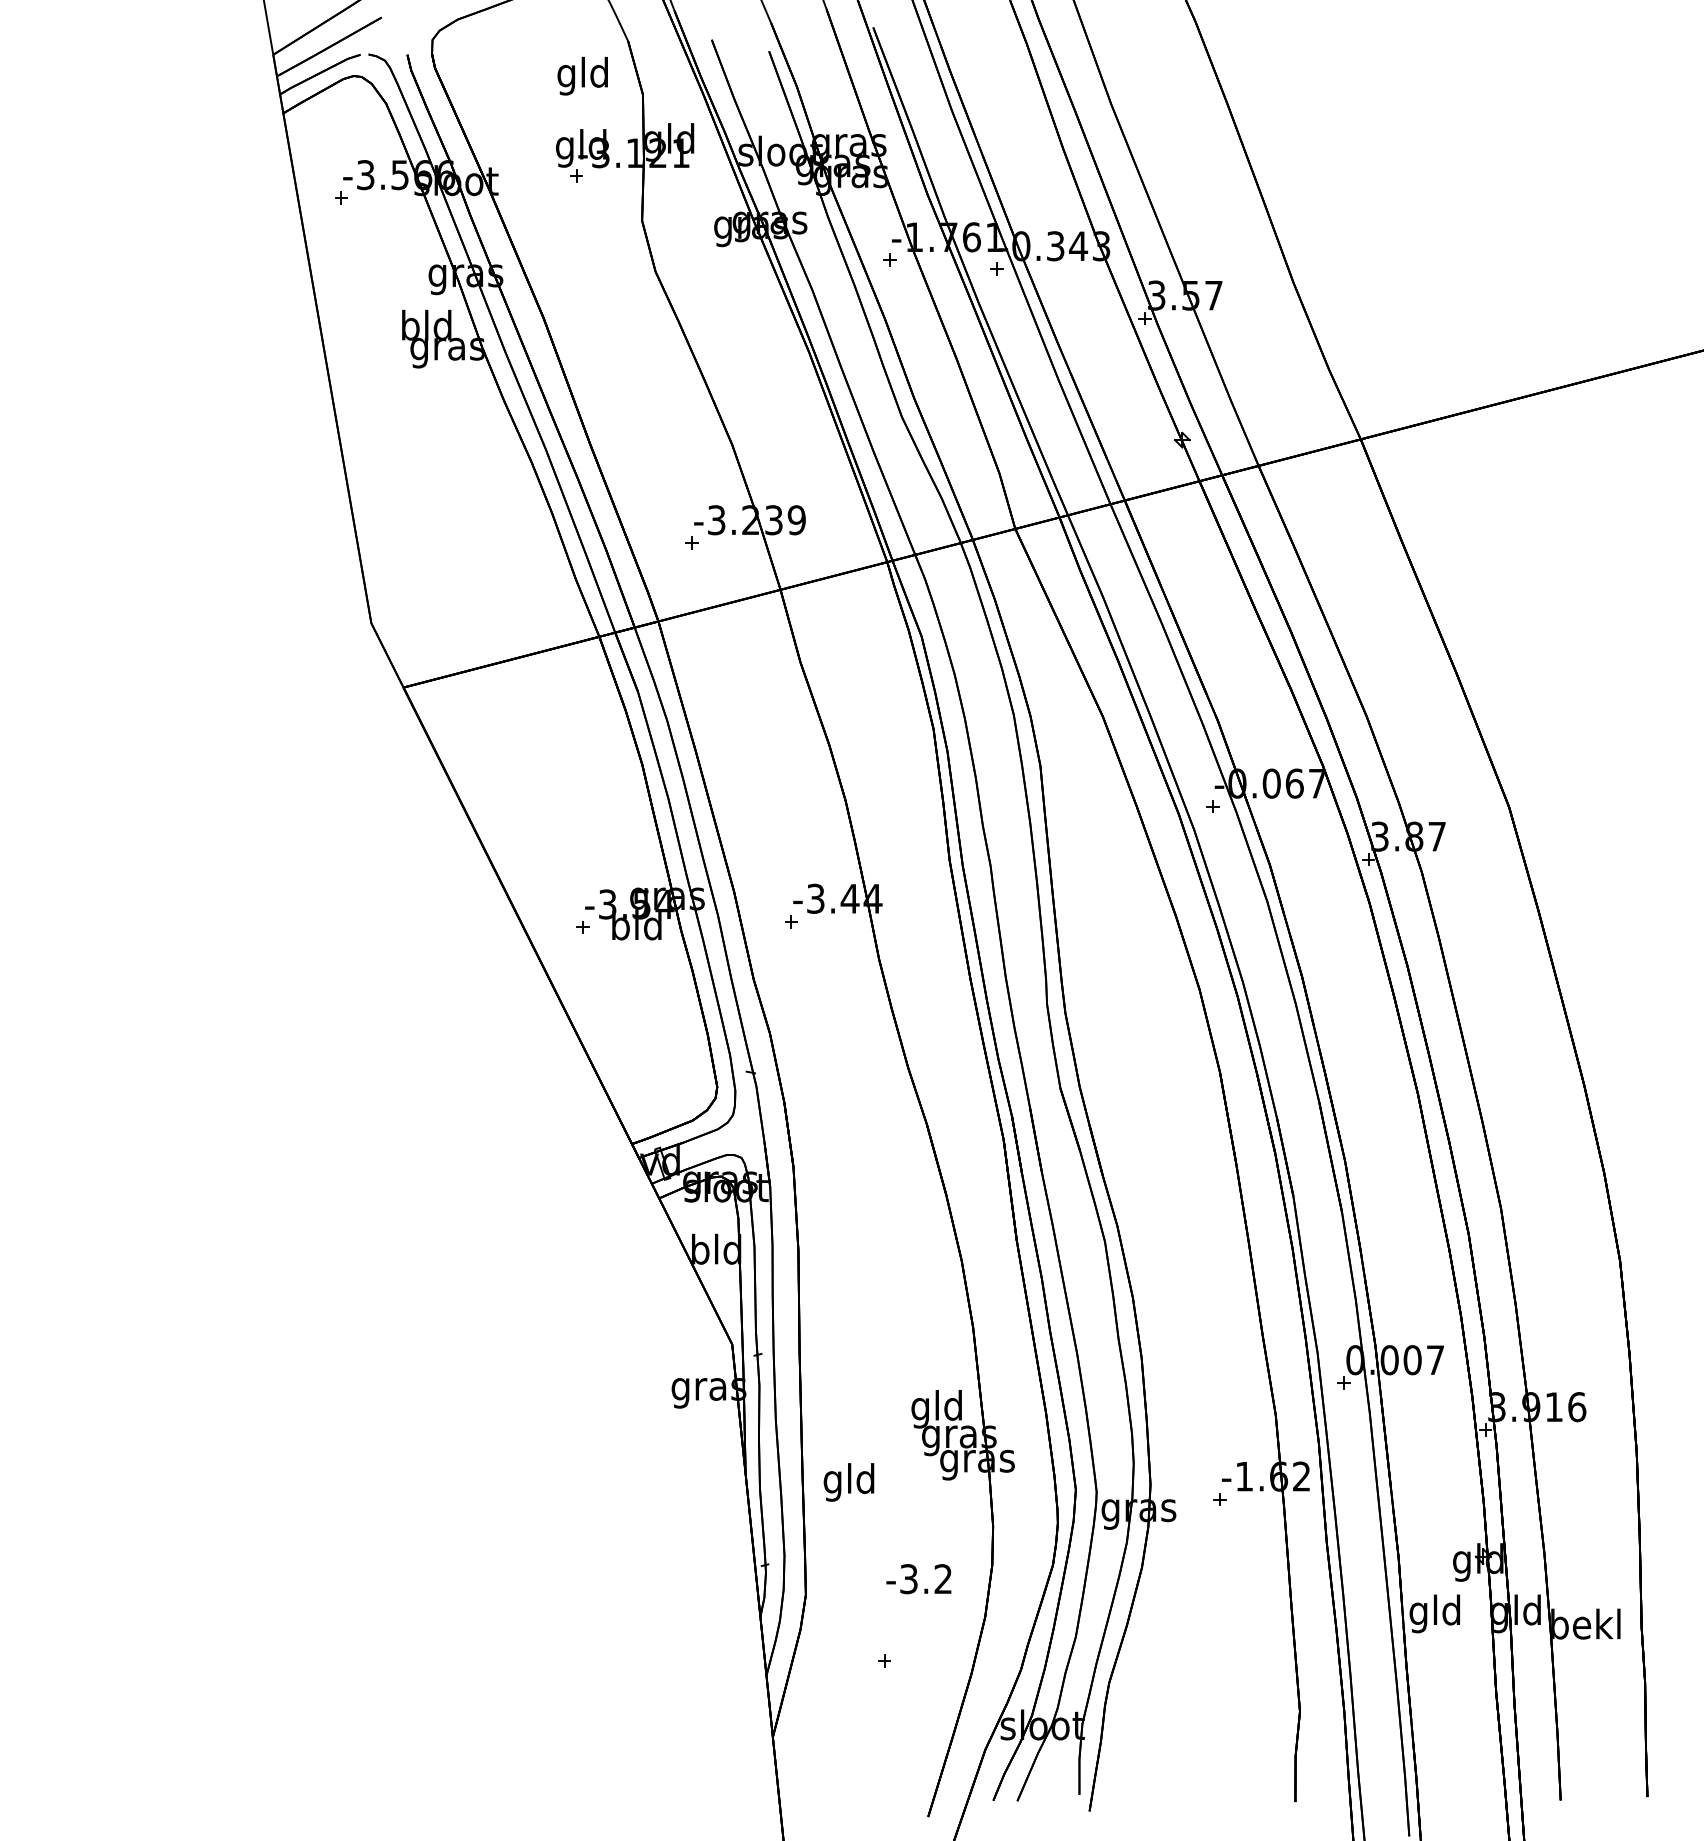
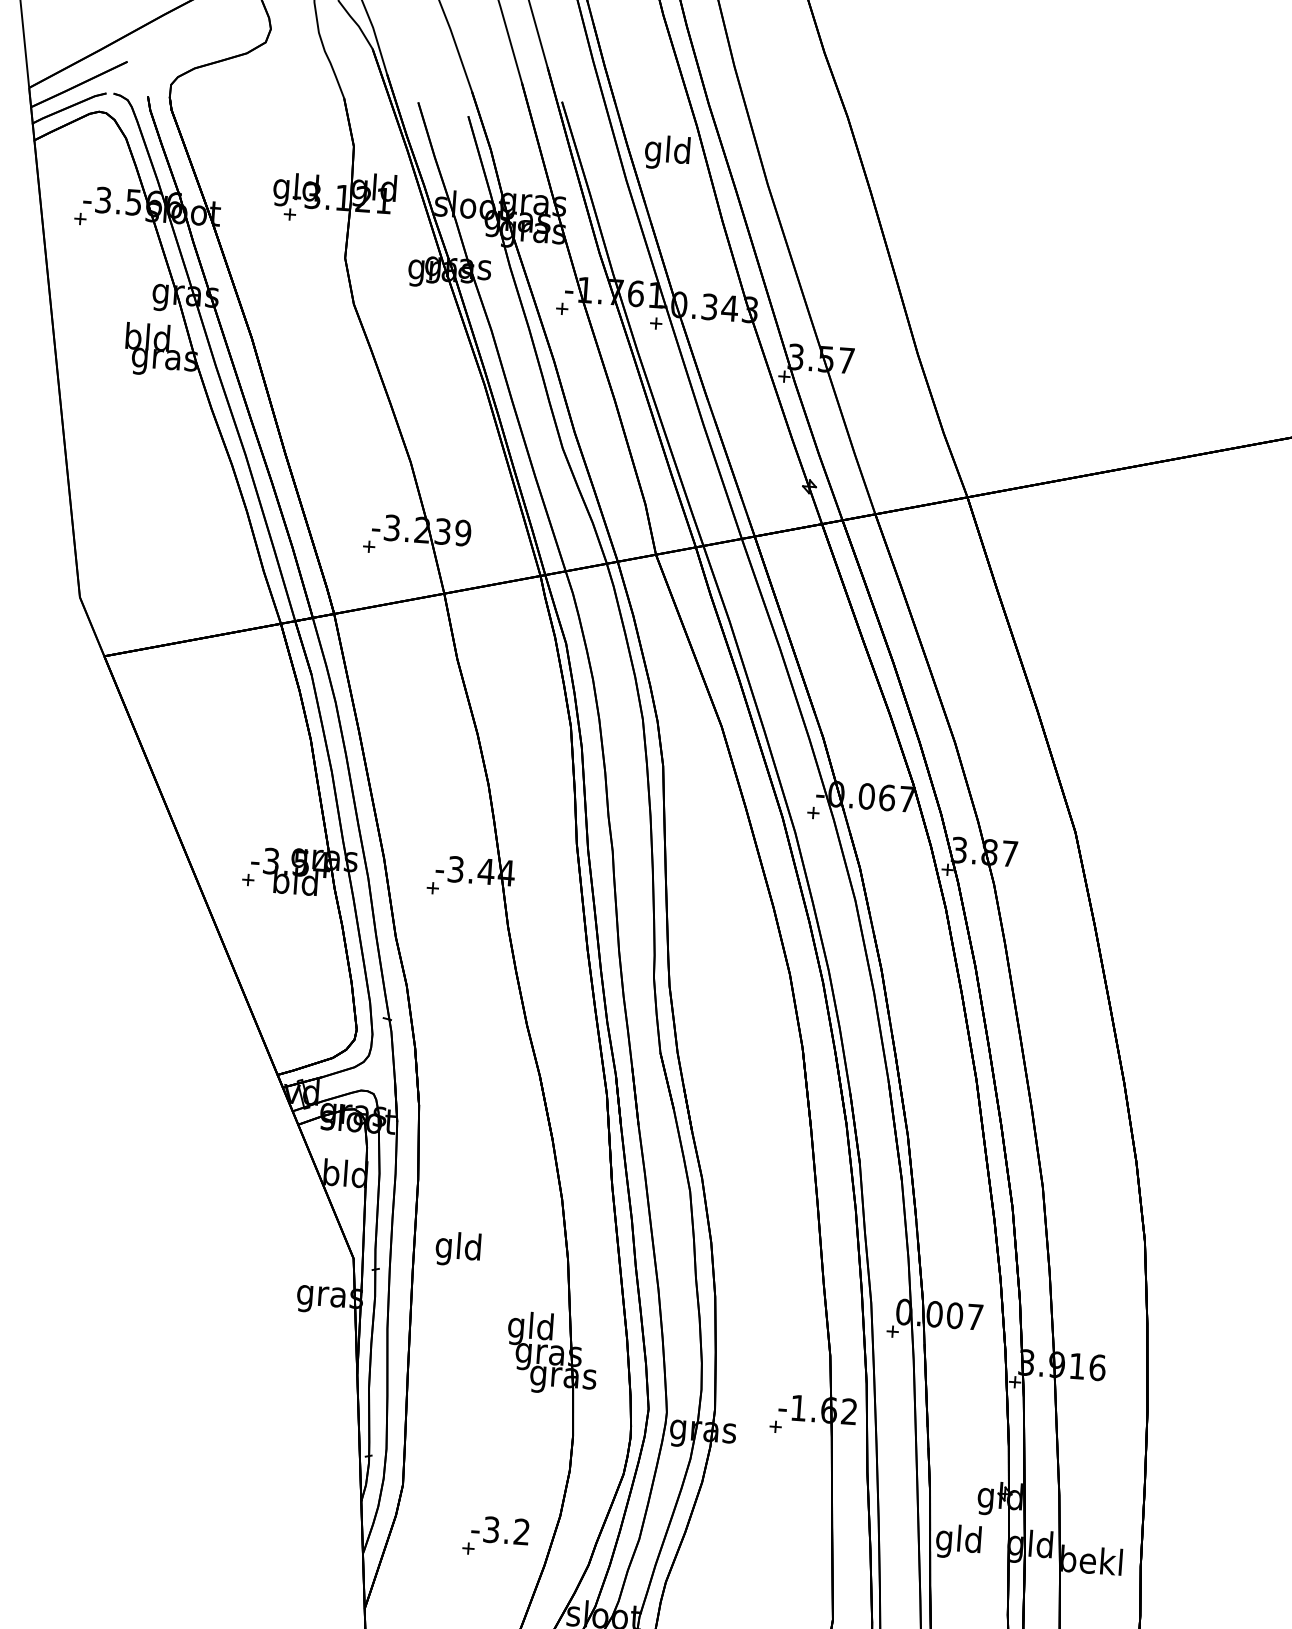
text: (582, 76) -> (667, 152), moved
text: (848, 1482) -> (457, 1249), moved
text: (918, 1579) -> (499, 1530), moved

